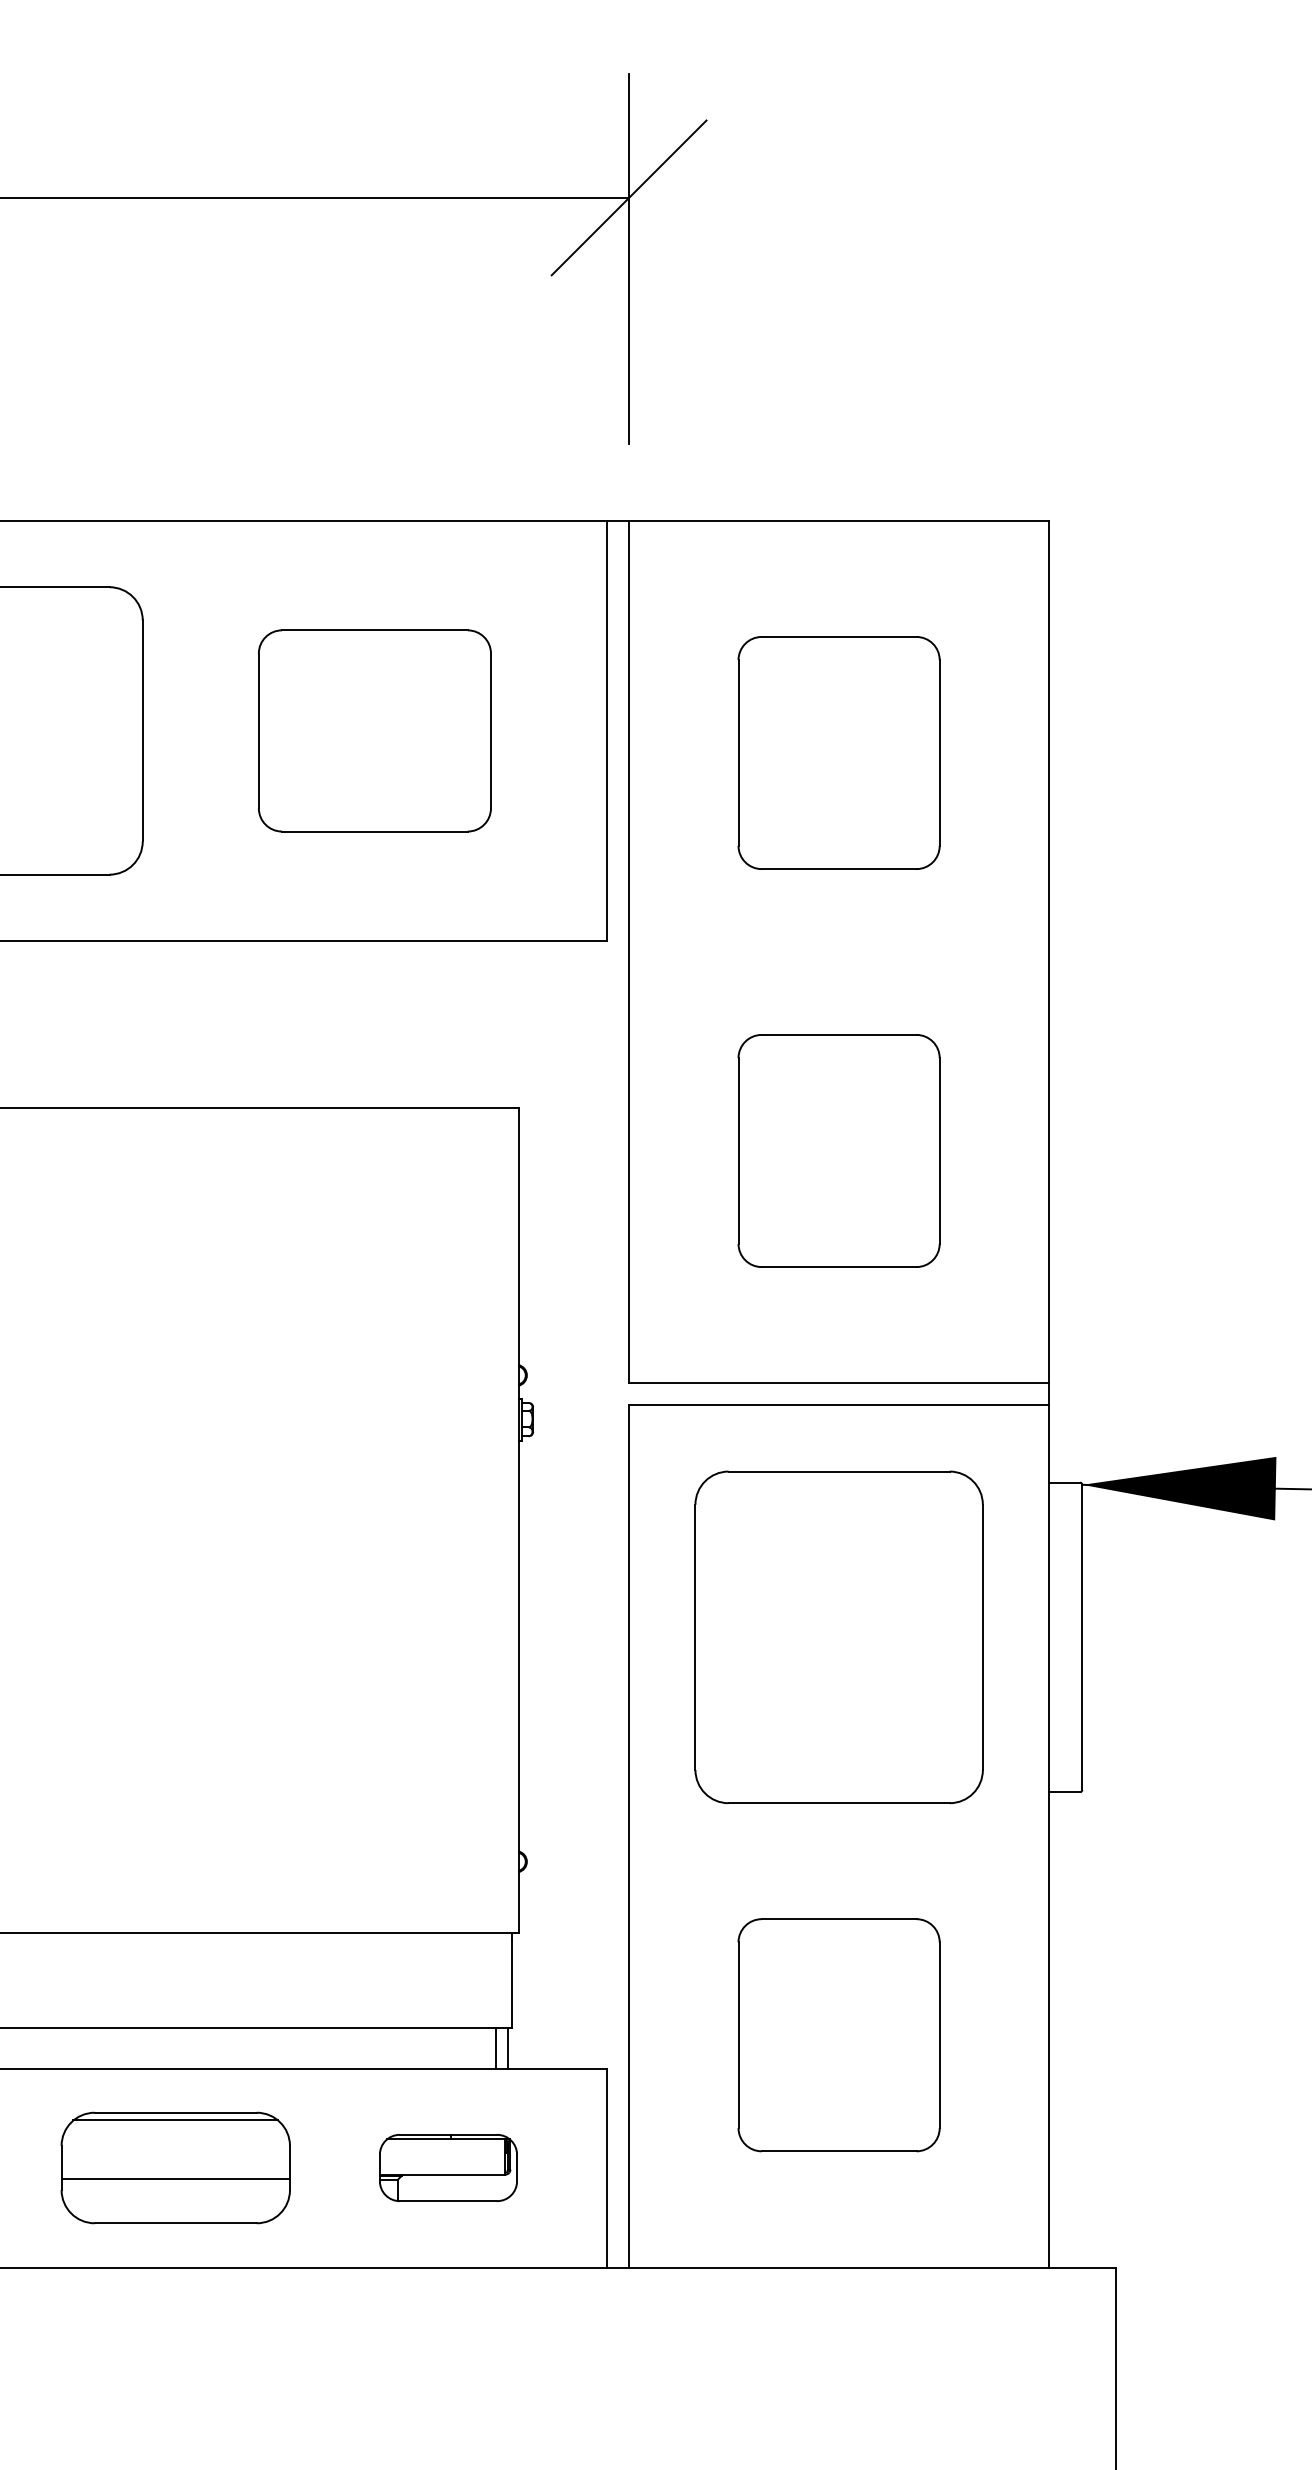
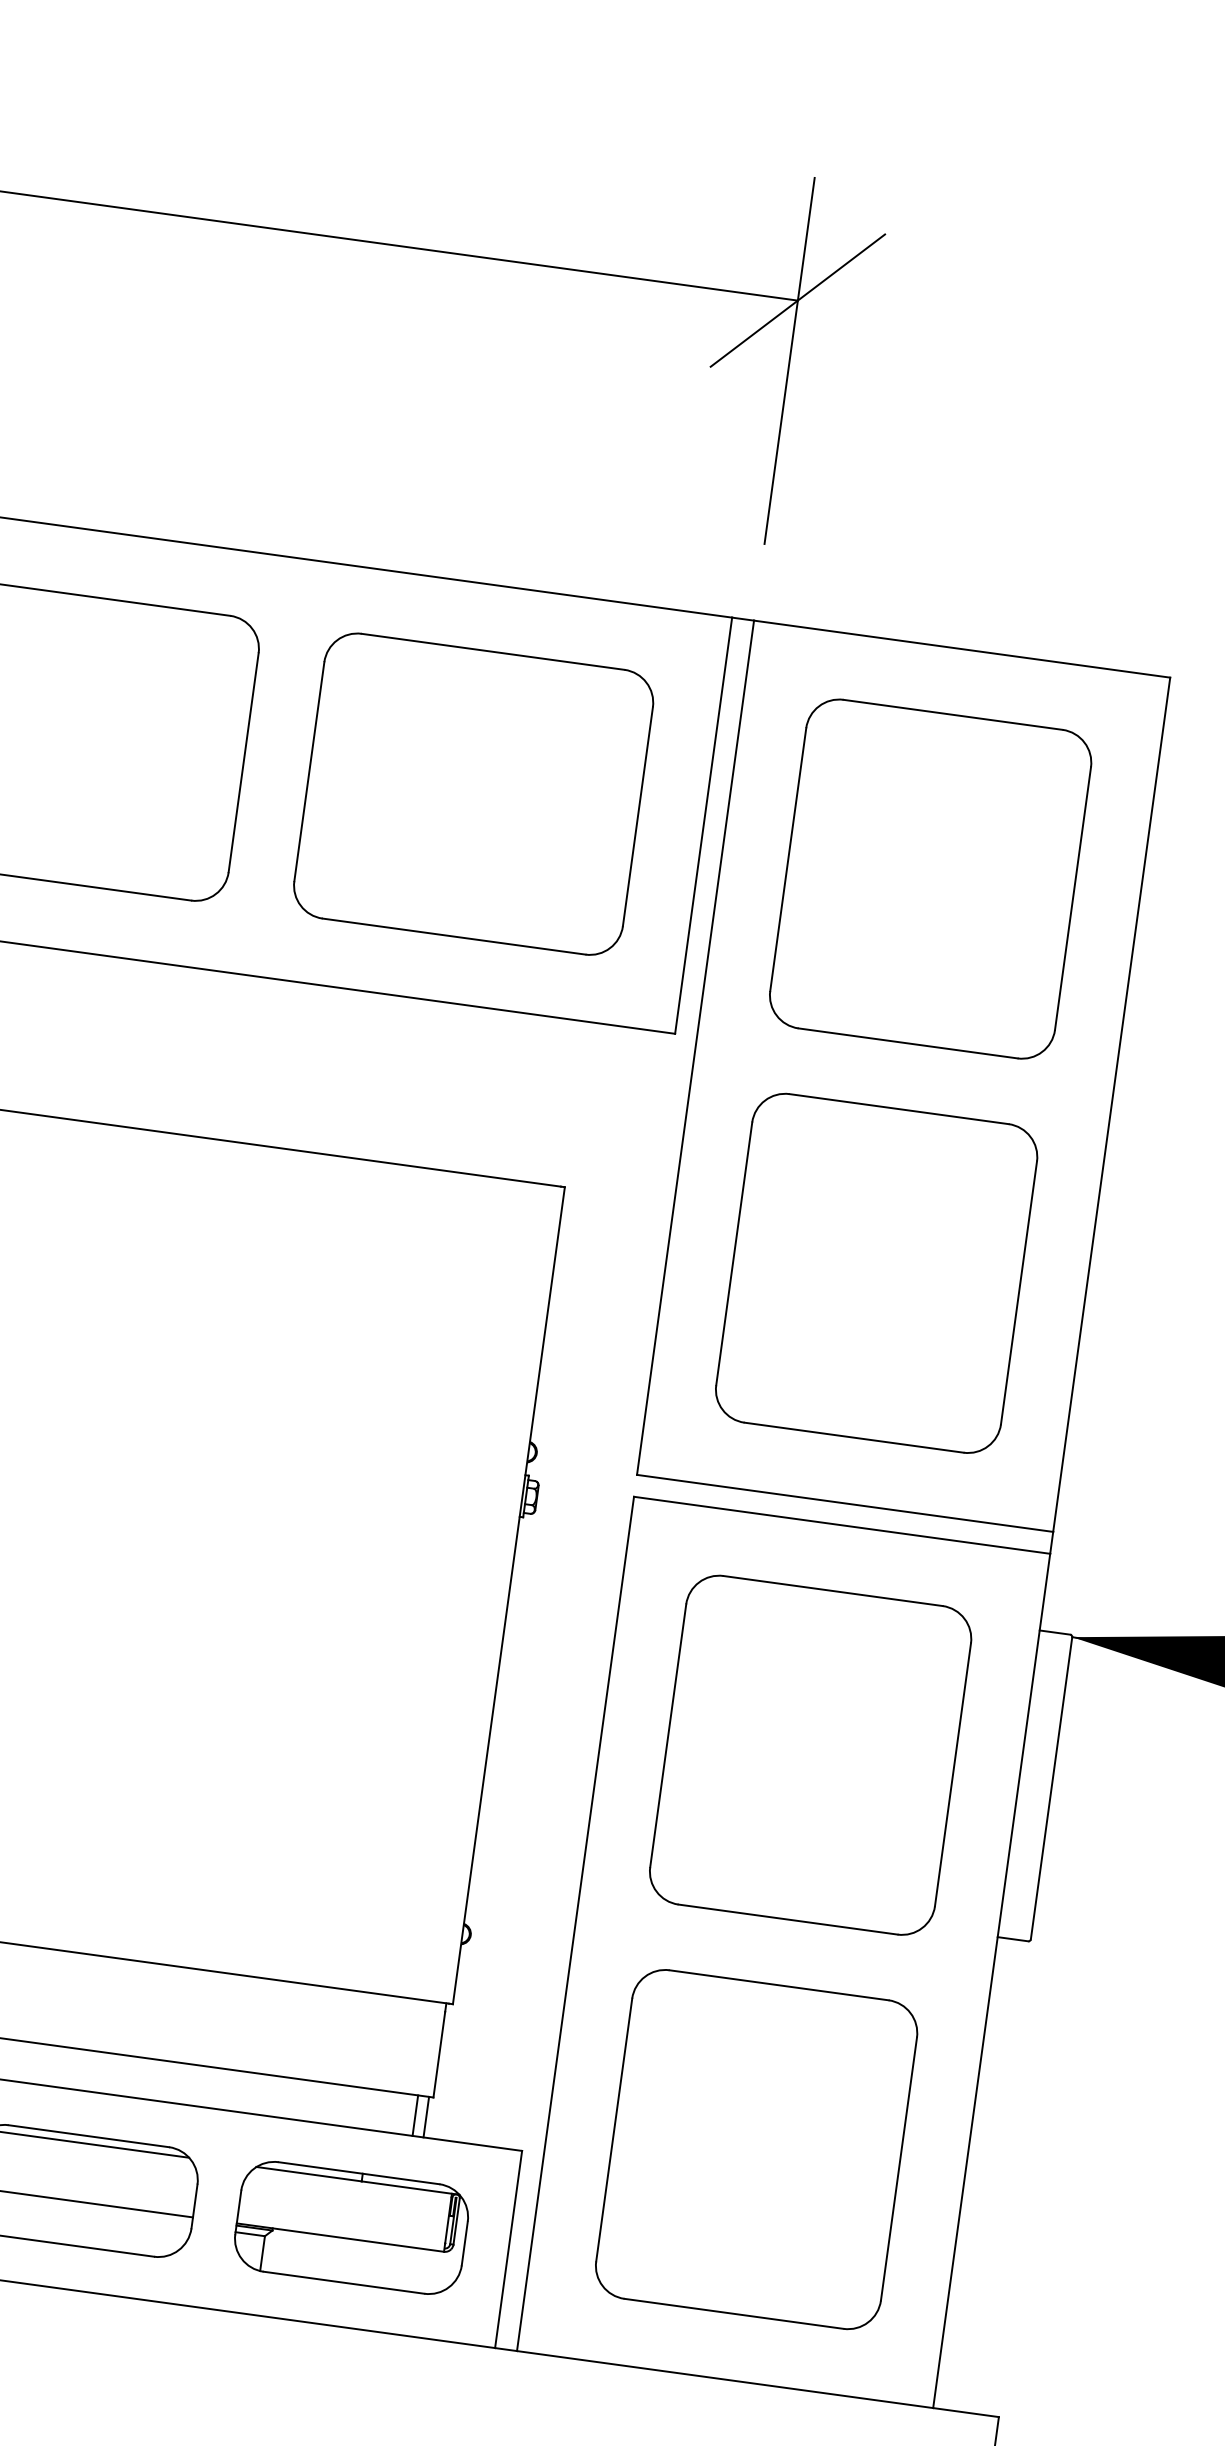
part: (374, 730) -> (473, 793), size x1.43
part: (838, 752) -> (930, 878), size x1.43
part: (838, 1150) -> (876, 1272), size x1.43
part: (838, 2034) -> (756, 2148), size x1.43
part: (448, 2167) -> (351, 2227), size x1.67

